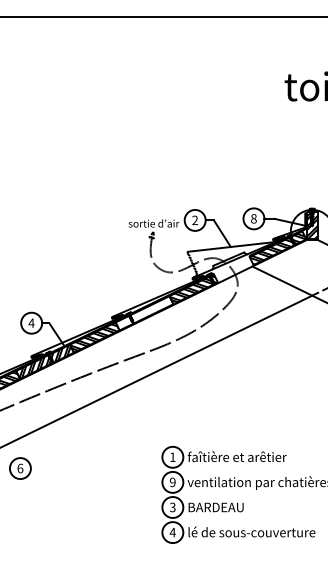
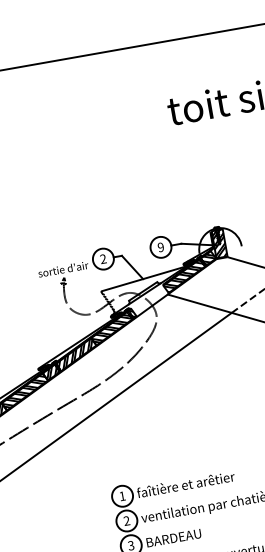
text: (253, 218) -> (160, 247), 8 -> 9
hatch: (144, 312) -> (69, 358), added
text: (172, 482) -> (126, 521), 9 -> 2

